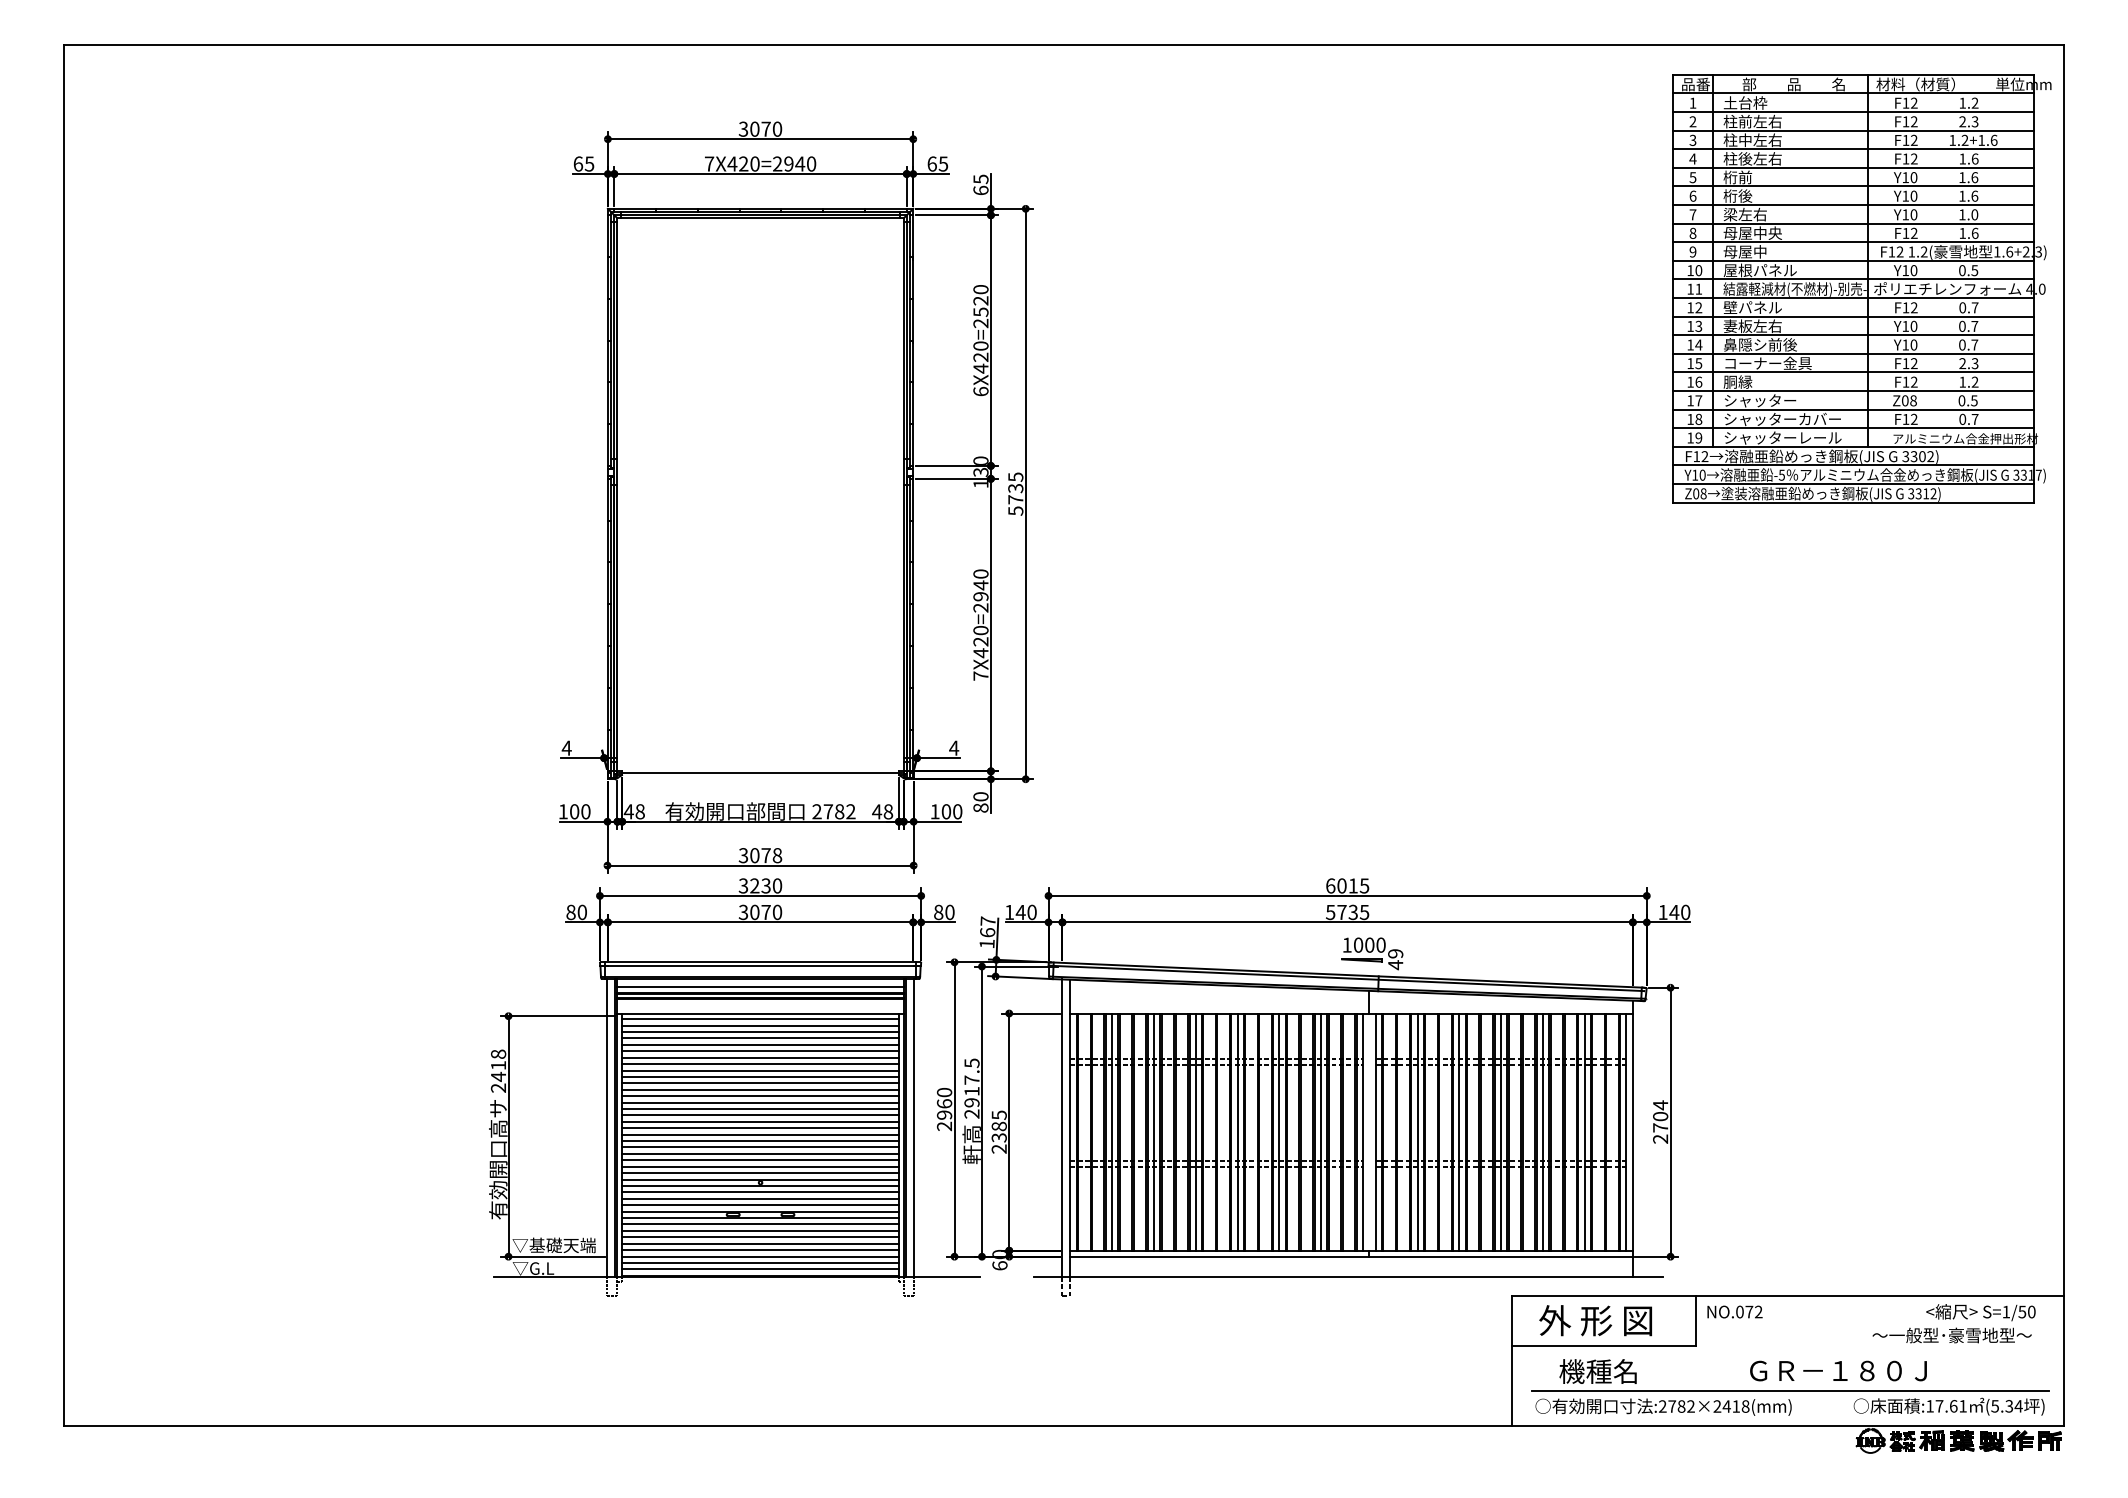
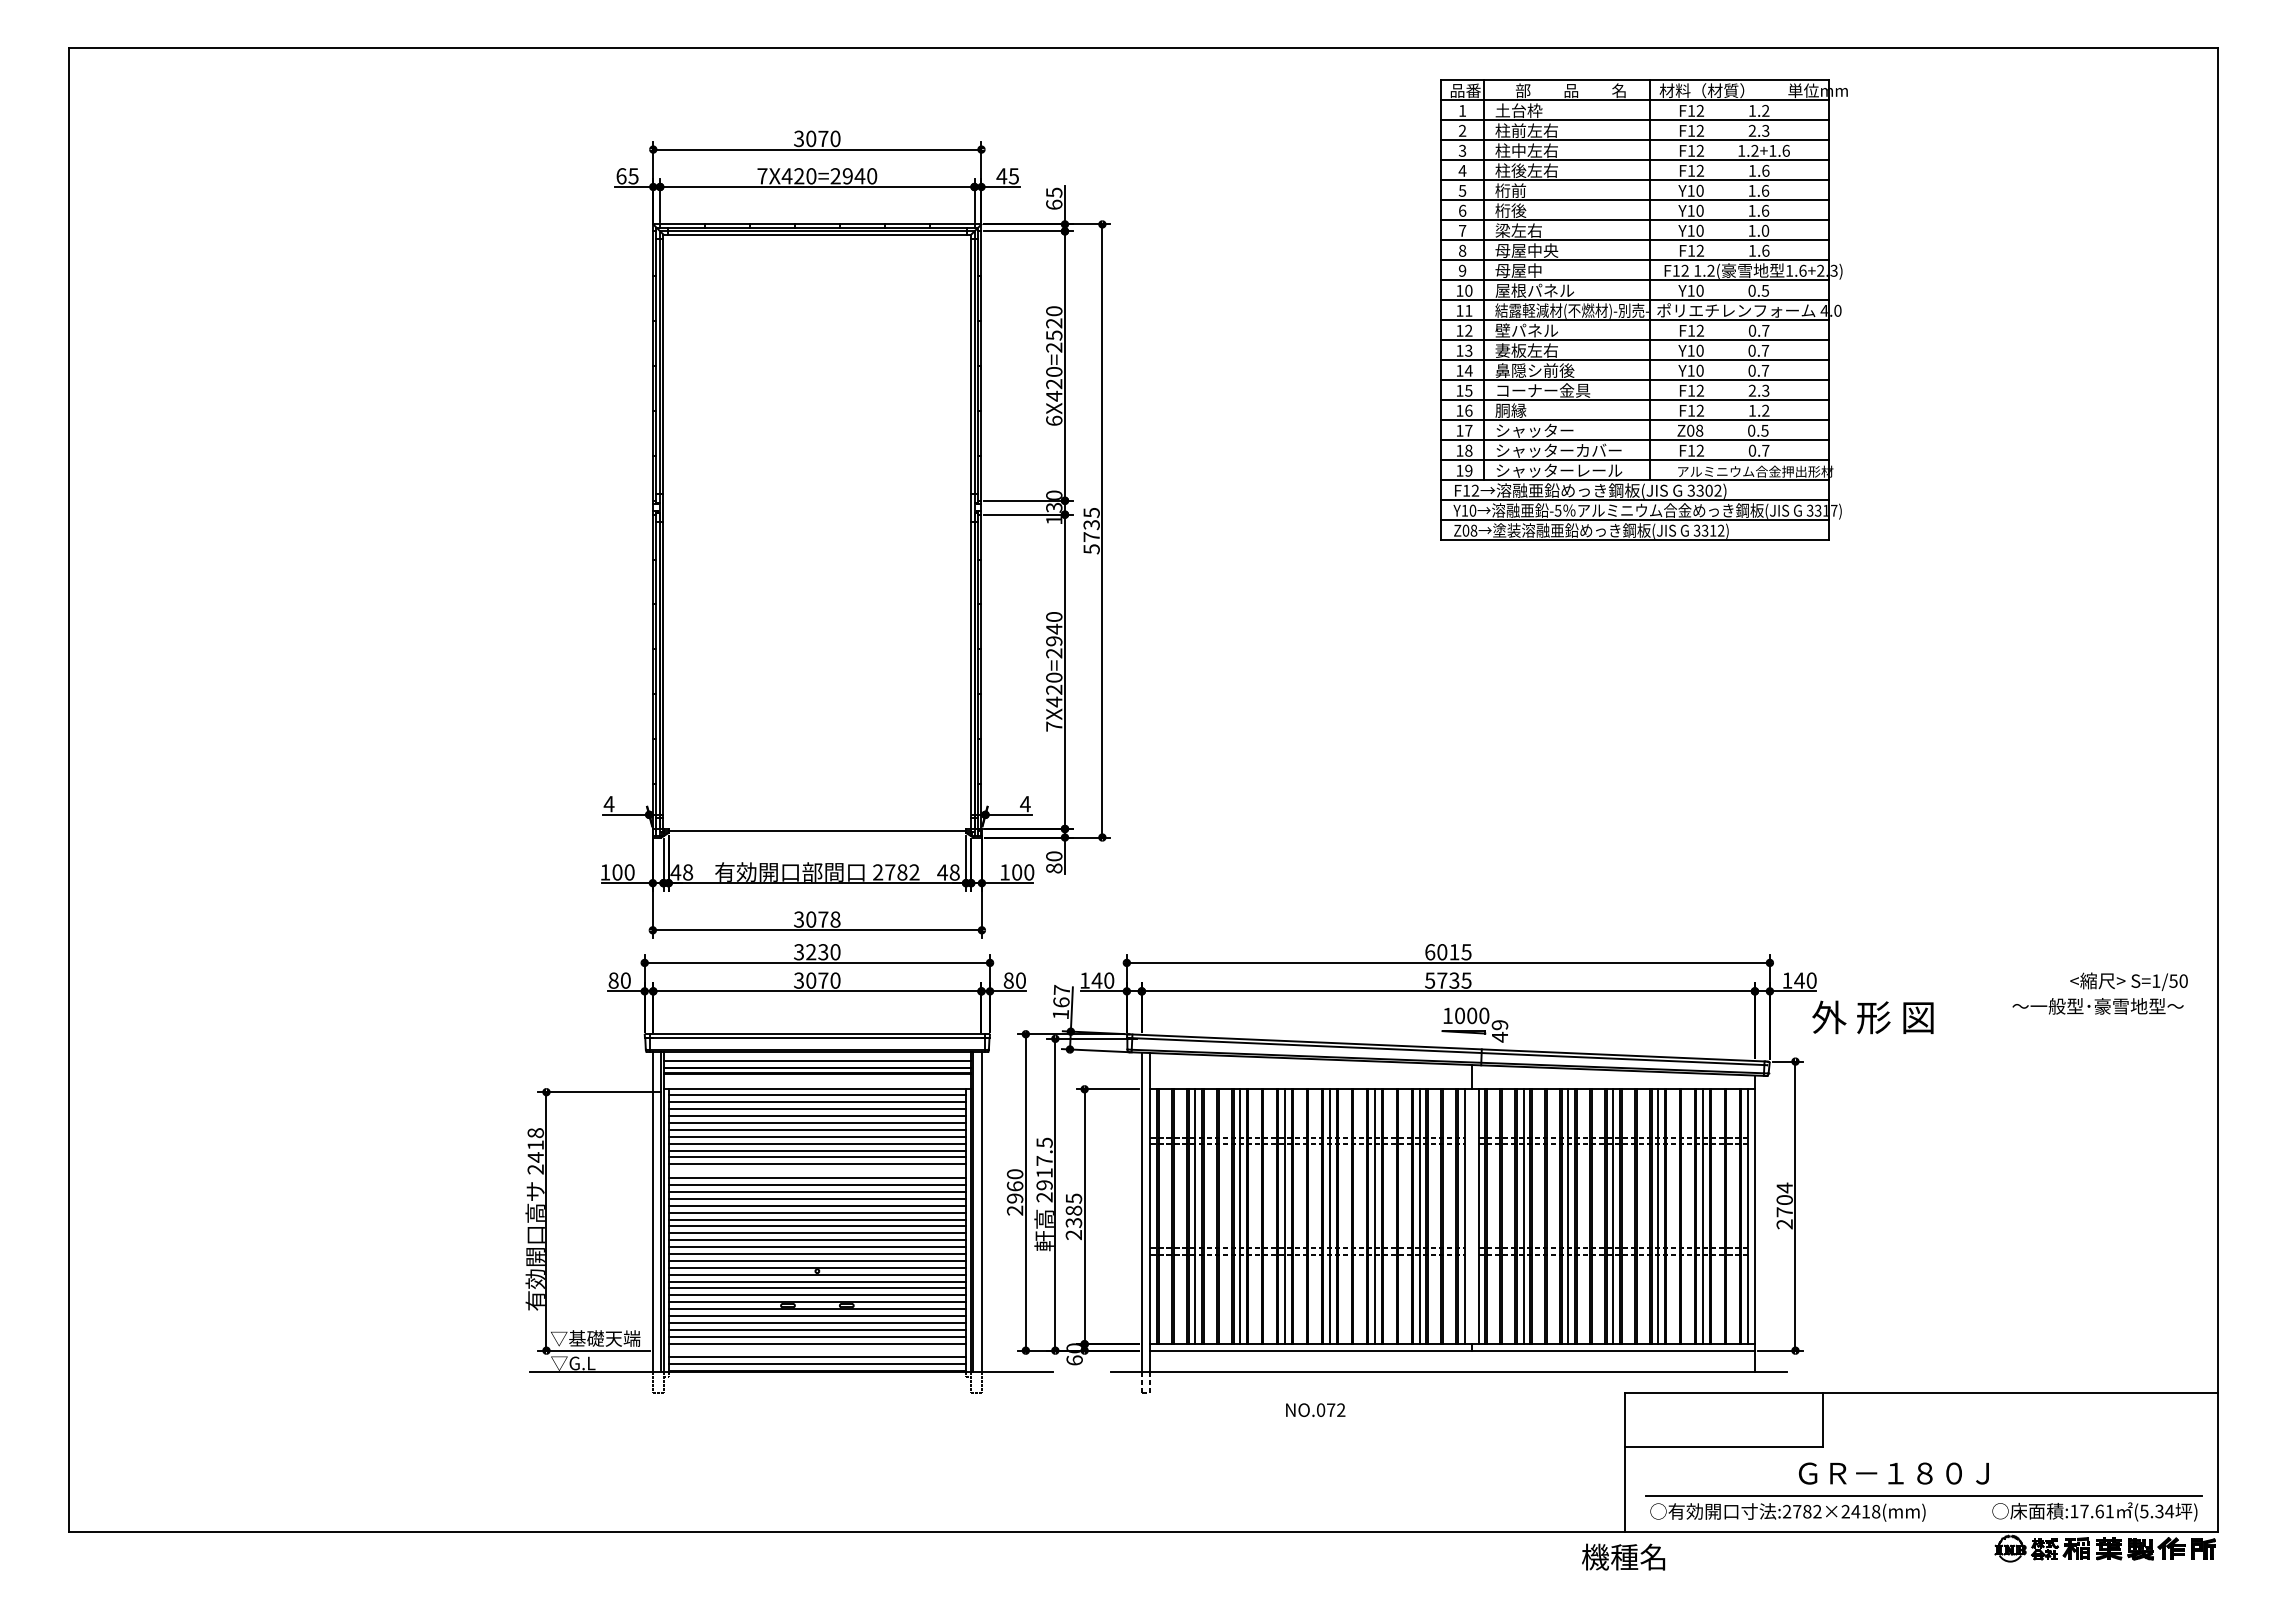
text: (931, 164) -> (1001, 176), 65 -> 45
part: (1861, 287) -> (1643, 309), moved
line: (760, 1089) -> (817, 1171), removed
line: (760, 1256) -> (817, 1350), removed
text: (1734, 1311) -> (1315, 1409), moved
text: (1595, 1320) -> (1872, 1017), moved
text: (1953, 1323) -> (2099, 993), moved
text: (1598, 1370) -> (1623, 1556), moved
text: (1838, 1370) -> (1893, 1473), moved

